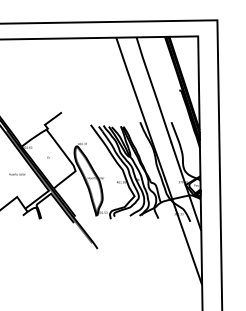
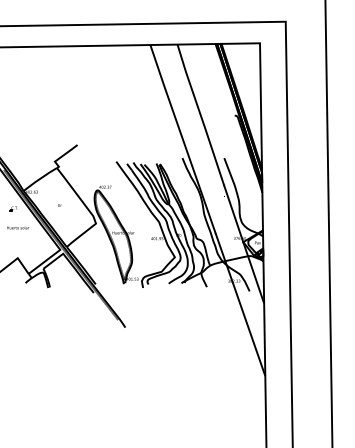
part: (13, 159) -> (13, 208), added

